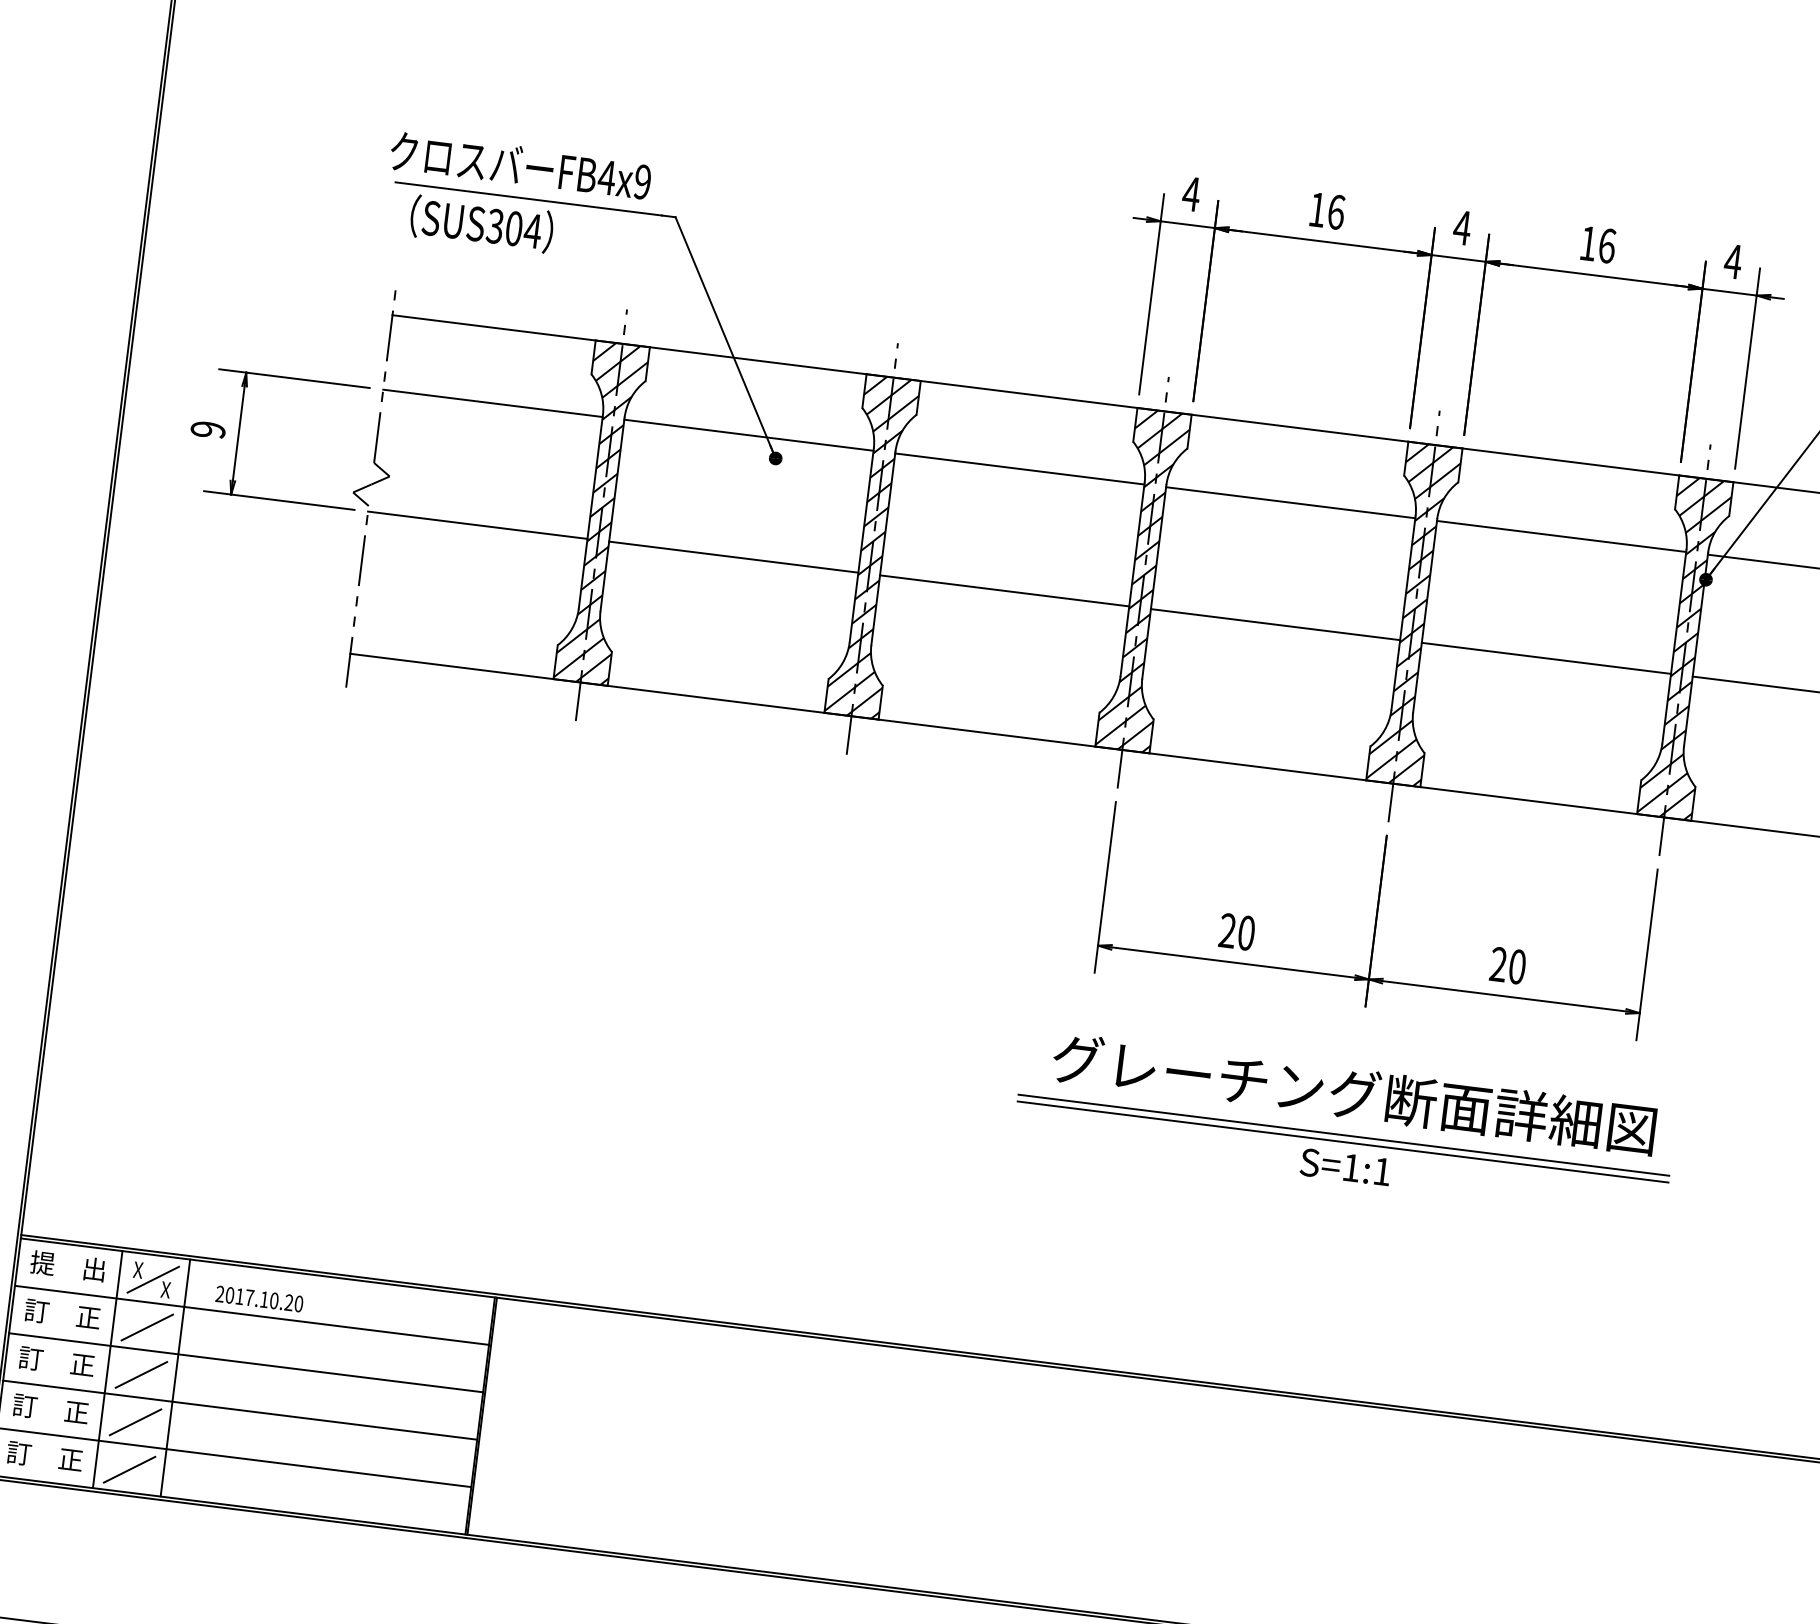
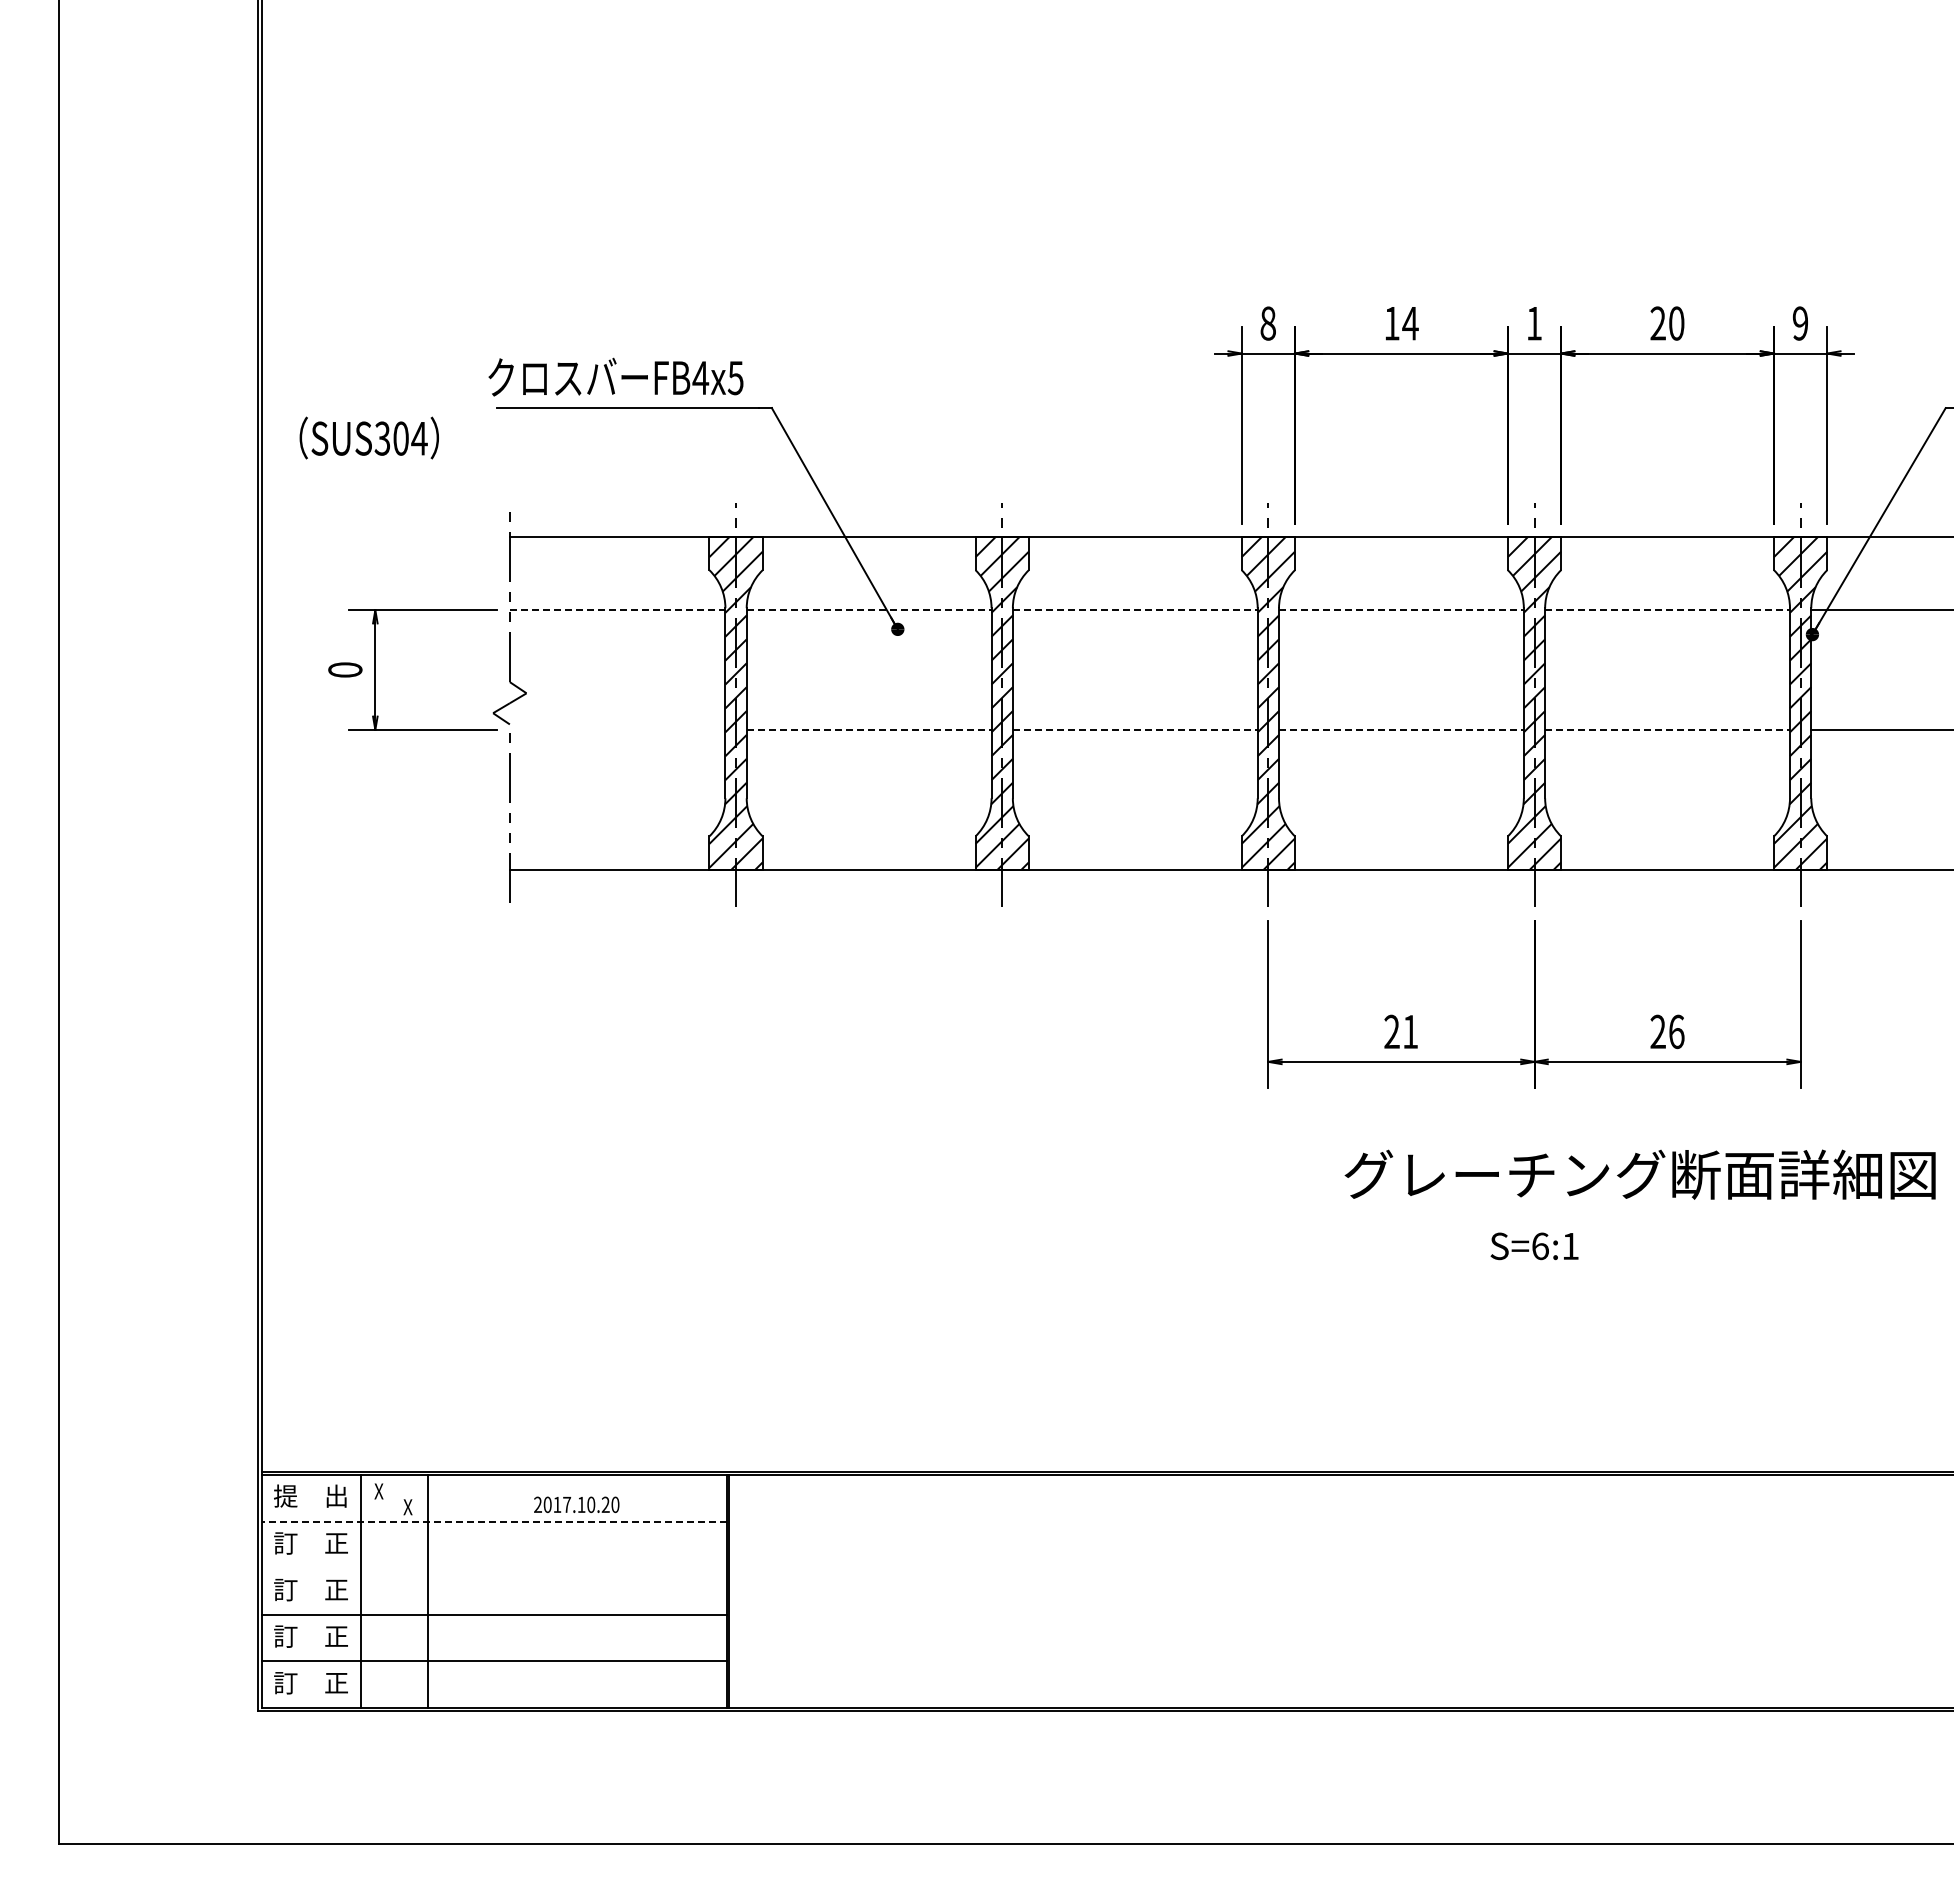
text: (642, 181) -> (735, 377), FB4x9 -> FB4x5
text: (1190, 194) -> (1267, 323), 4 -> 8
text: (1336, 212) -> (1410, 323), 16 -> 14
text: (481, 223) -> (368, 437), moved
text: (1462, 227) -> (1534, 323), 4 -> 1
text: (1597, 244) -> (1667, 323), 16 -> 20
text: (1733, 261) -> (1800, 323), 4 -> 9
line: (492, 403) -> (617, 610), solid -> dashed
text: (208, 429) -> (345, 669), 9 -> 0
line: (749, 435) -> (869, 610), solid -> dashed
line: (1020, 469) -> (1135, 610), solid -> dashed
line: (1290, 503) -> (1401, 610), solid -> dashed
line: (477, 524) -> (617, 729), removed
line: (1562, 536) -> (1668, 610), solid -> dashed
line: (734, 556) -> (869, 729), solid -> dashed
line: (1004, 590) -> (1135, 729), solid -> dashed
line: (1275, 624) -> (1401, 729), solid -> dashed
line: (1547, 658) -> (1668, 729), solid -> dashed
text: (1246, 932) -> (1410, 1031), 20 -> 21
text: (1517, 966) -> (1676, 1031), 20 -> 26
text: (1353, 1093) -> (1639, 1174), moved
line: (1343, 1135) -> (1528, 1215), removed
line: (1342, 1142) -> (1528, 1222), removed
text: (1351, 1168) -> (1540, 1246), S=1:1 -> S=6:1
line: (153, 1279) -> (394, 1498), removed
text: (259, 1298) -> (576, 1504), moved
line: (252, 1315) -> (494, 1521), solid -> dashed
line: (147, 1327) -> (394, 1545), removed
line: (246, 1363) -> (494, 1568), removed
line: (141, 1374) -> (394, 1592), removed
line: (135, 1421) -> (394, 1638), removed
line: (129, 1469) -> (394, 1685), removed

